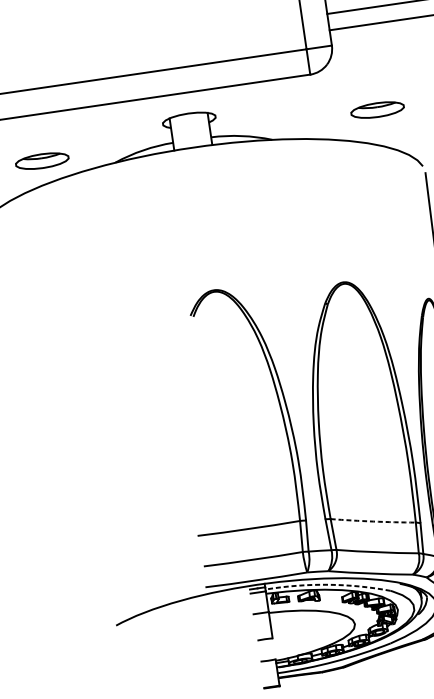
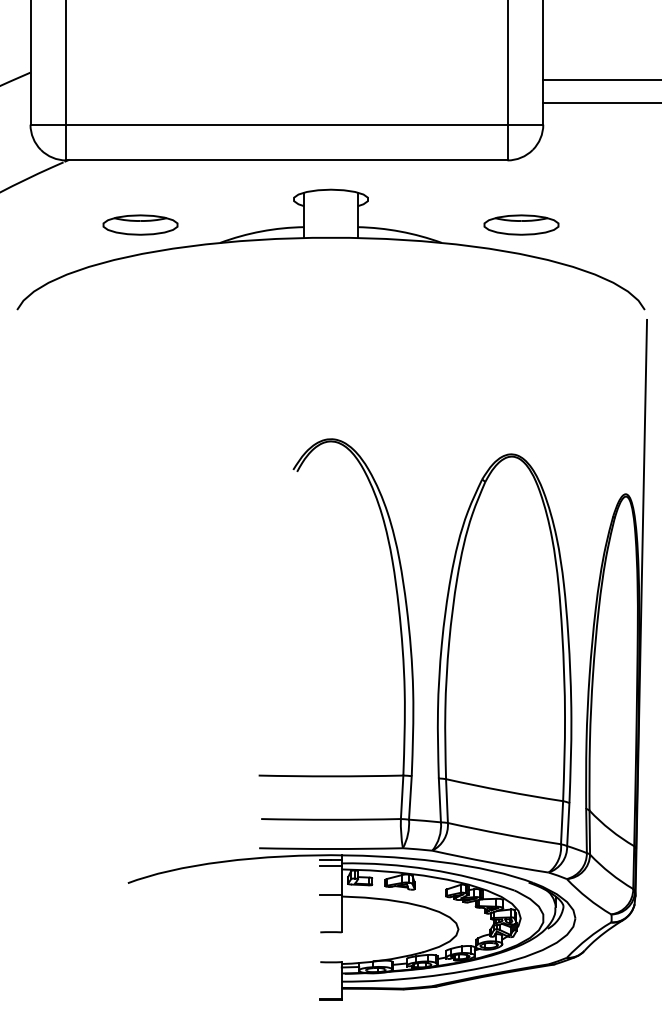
part: (377, 109) -> (521, 224), moved
part: (42, 160) -> (140, 224), moved
arc: (373, 521) -> (504, 791), dashed -> solid
arc: (328, 584) -> (429, 869), dashed -> solid

